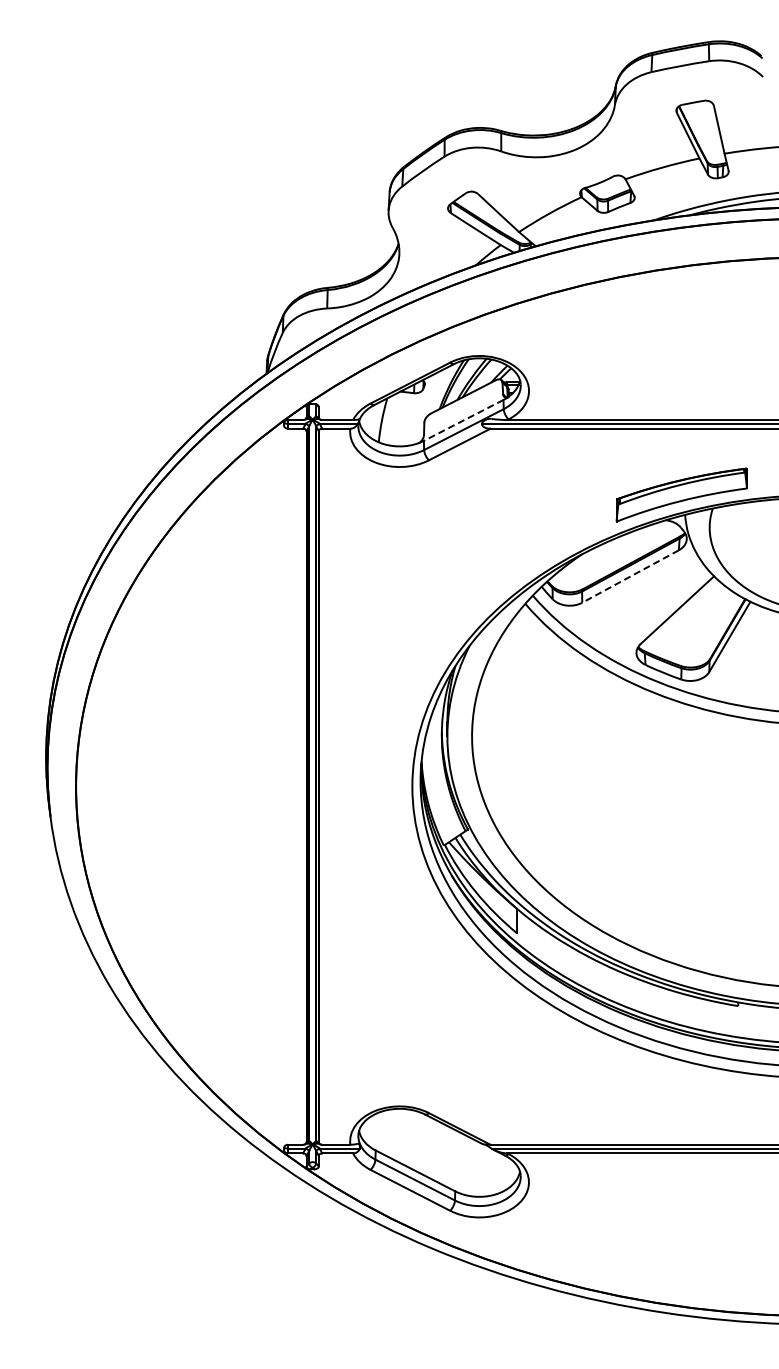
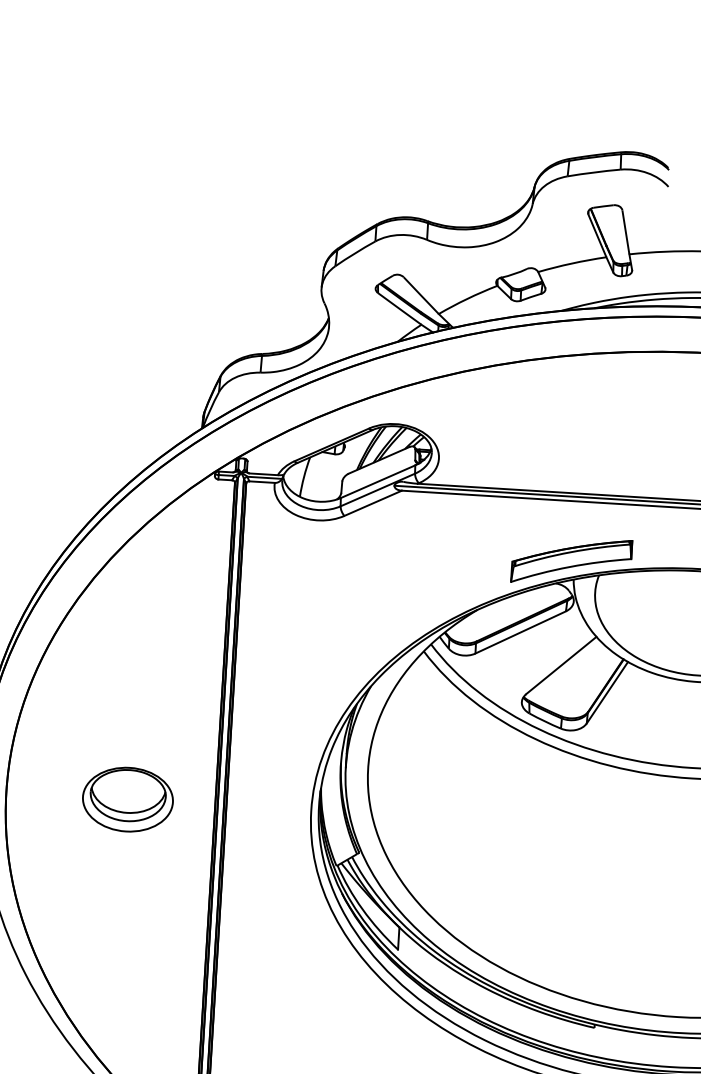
line: (463, 420) -> (377, 481), dashed -> solid
line: (630, 576) -> (520, 632), dashed -> solid
part: (209, 786) -> (127, 799), added

